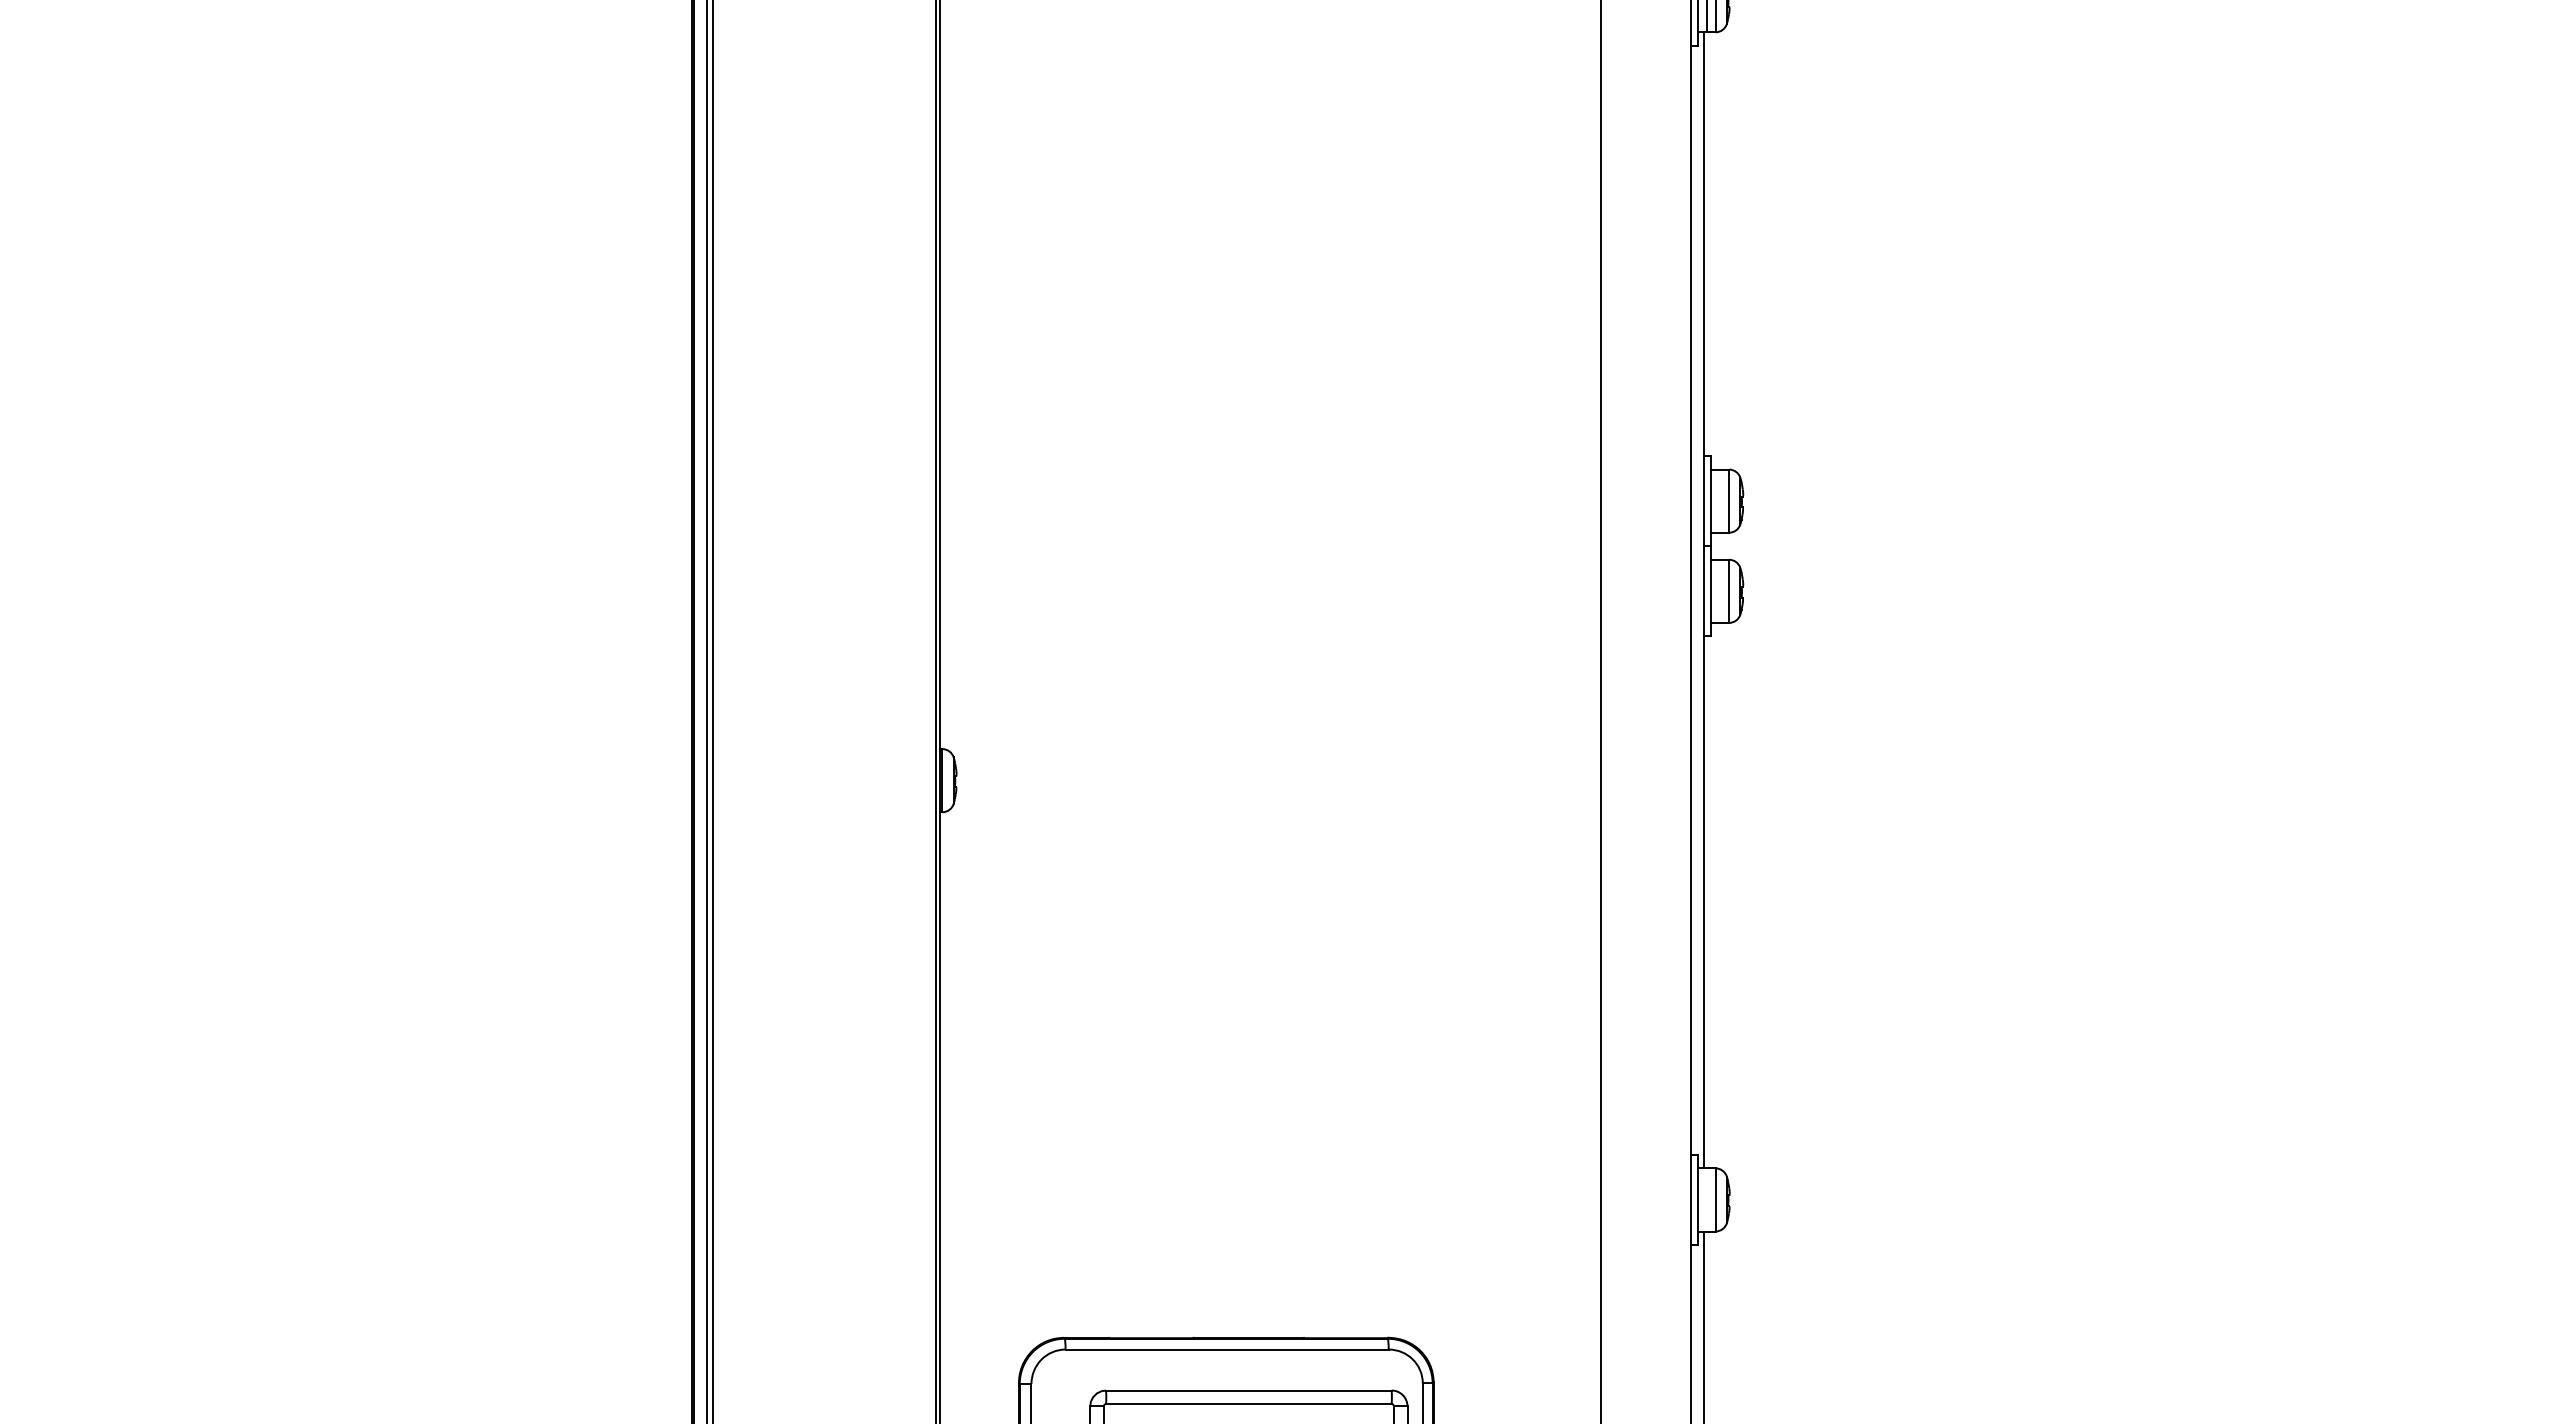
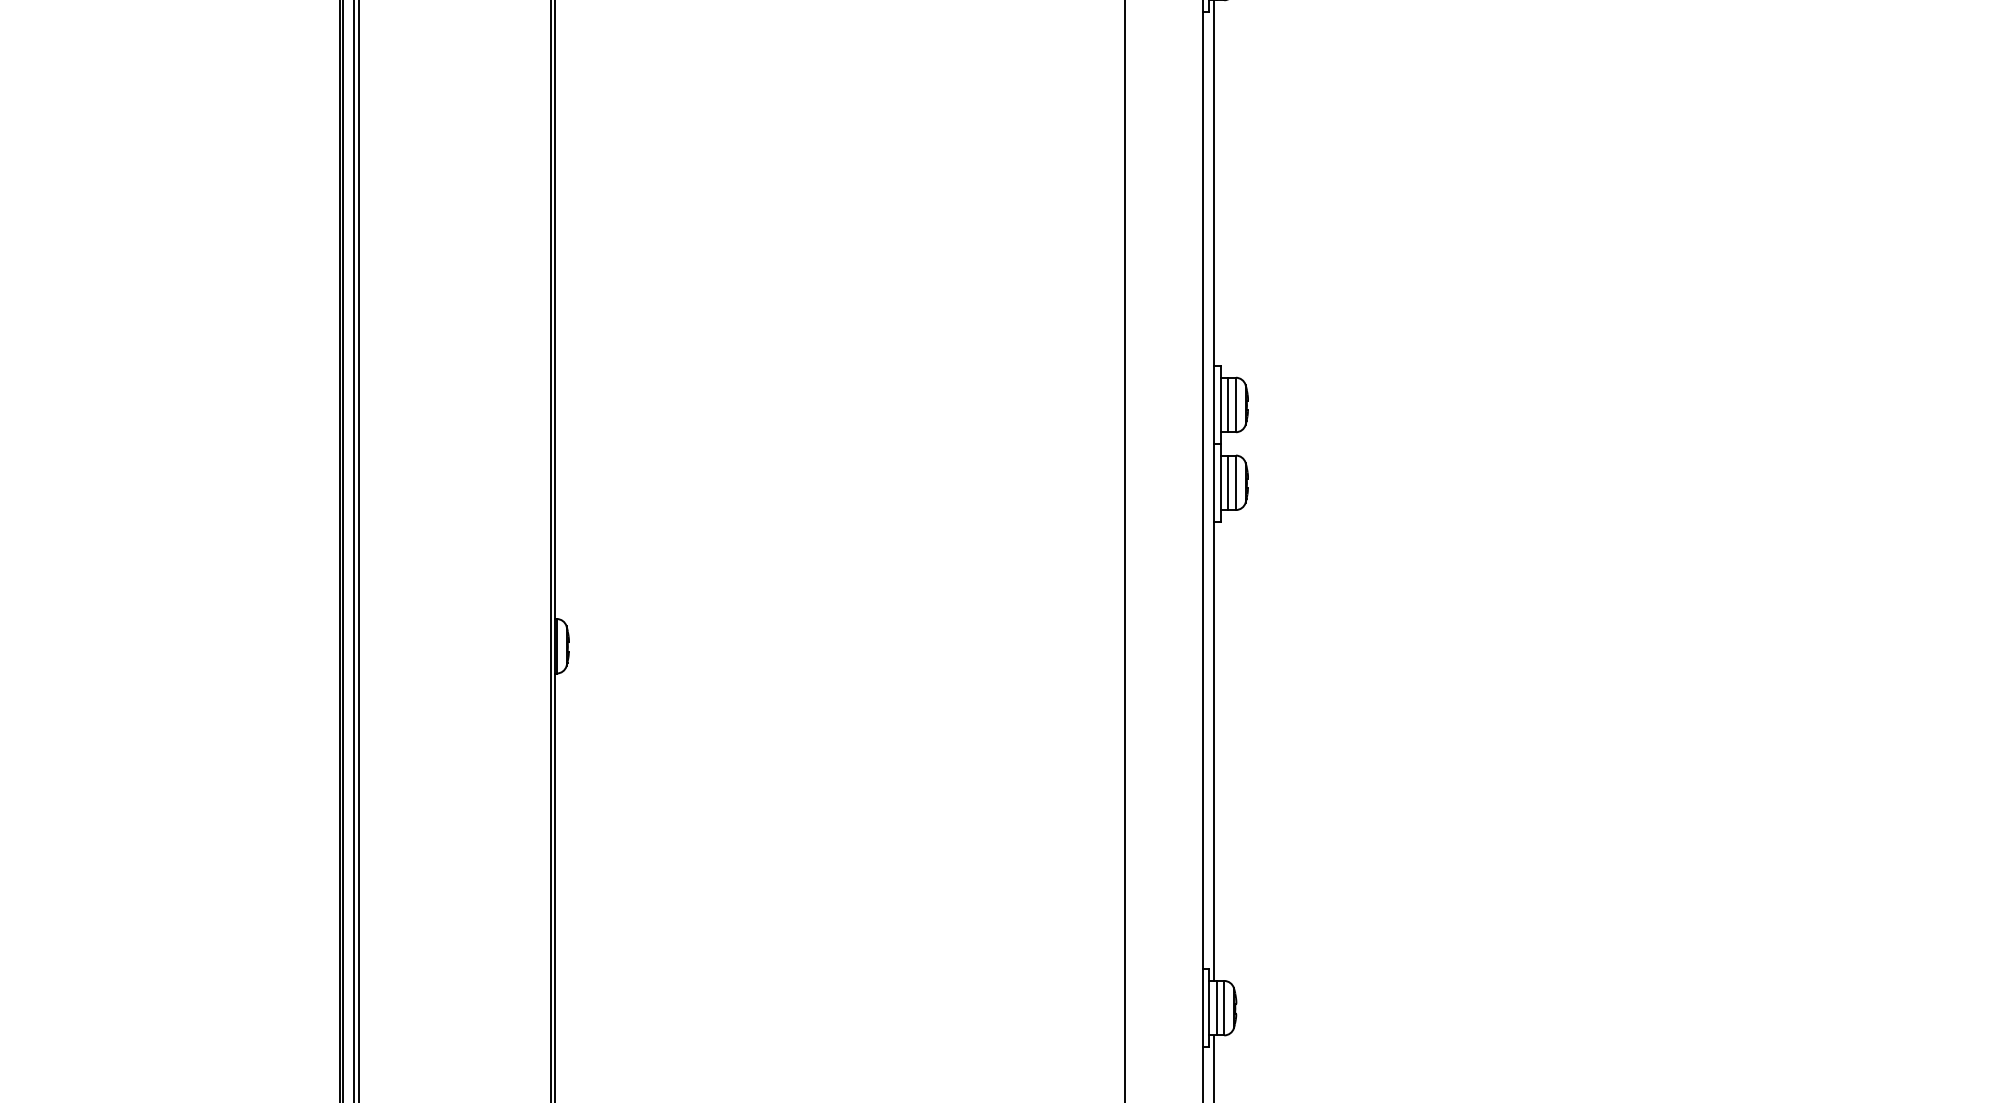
line: (1720, 500) -> (1228, 404), added
line: (1720, 590) -> (1228, 482), added
line: (1706, 1199) -> (1216, 1007), added

